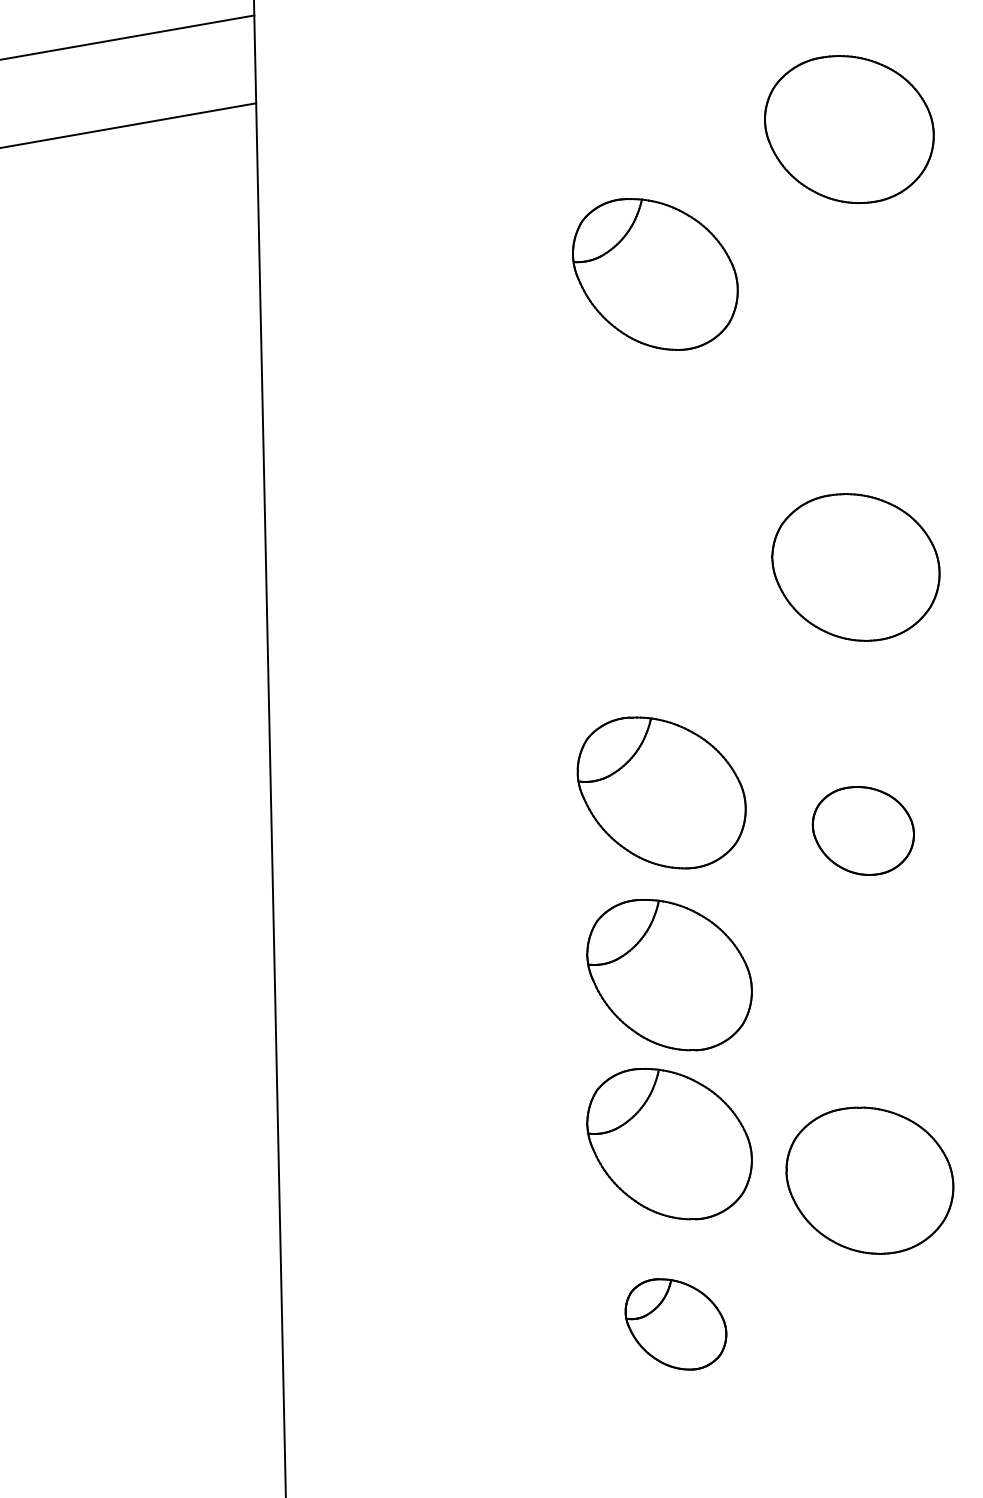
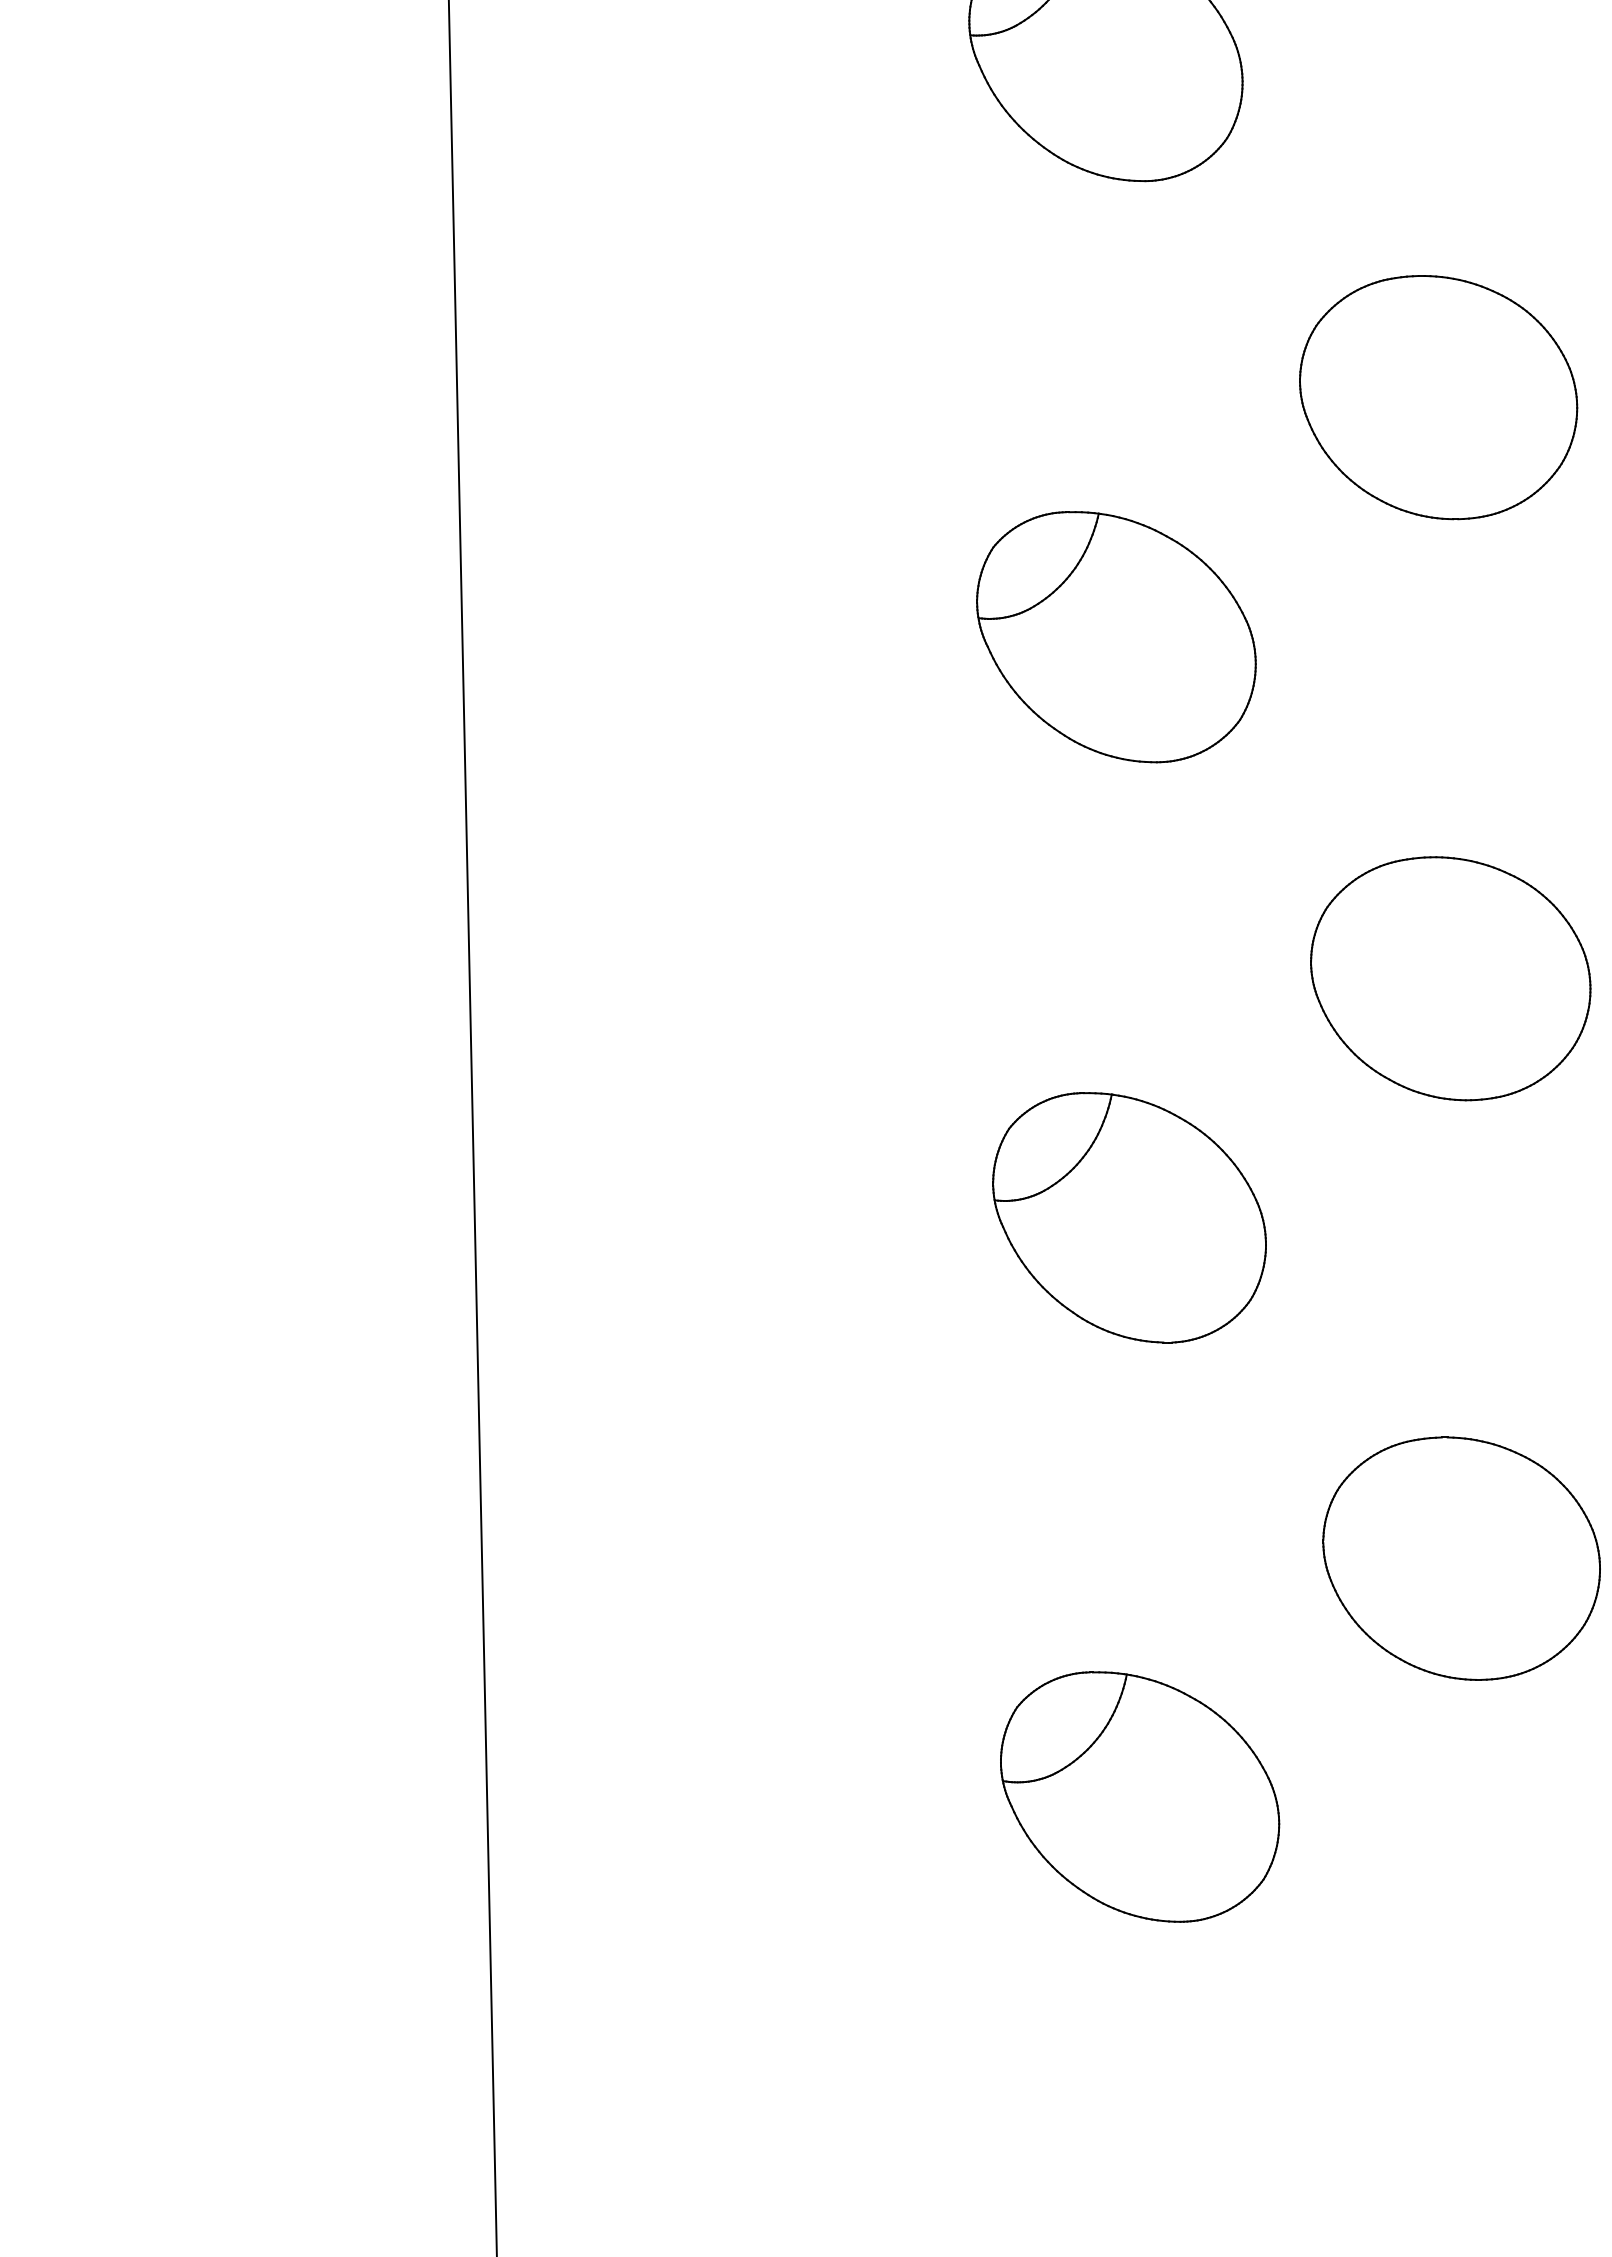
part: (855, 567) -> (1437, 397), moved
part: (661, 792) -> (1116, 636), moved
part: (863, 830) -> (1451, 977), size x1.67
part: (669, 1144) -> (1129, 1498), removed
part: (675, 1324) -> (1139, 1797), size x1.67

